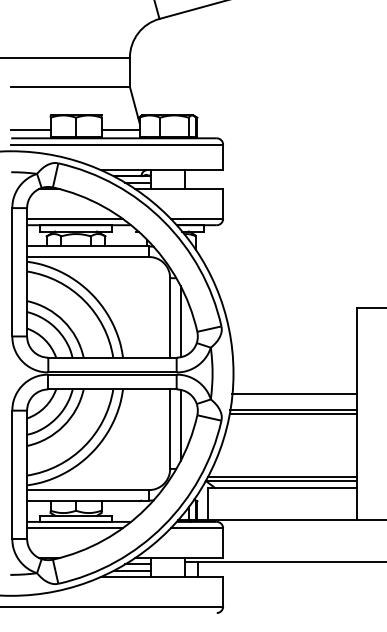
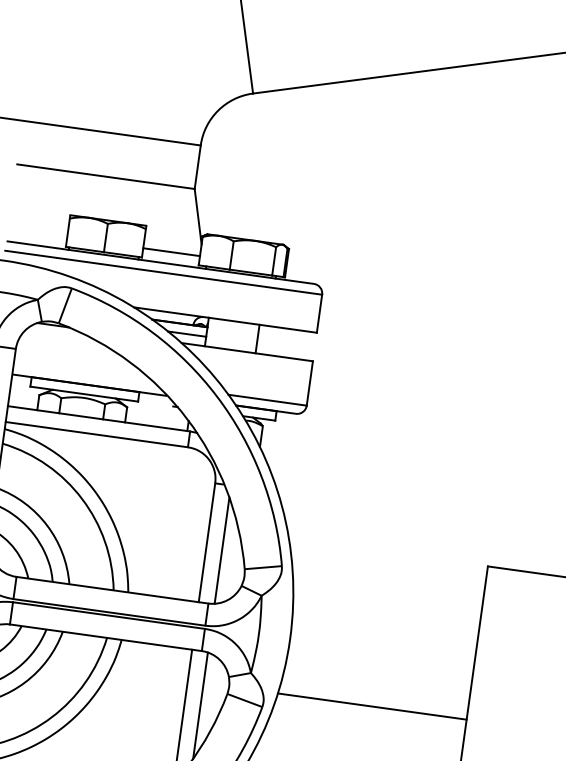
line: (30, 130) -> (37, 233), removed
line: (74, 218) -> (84, 374), removed
line: (293, 394) -> (375, 682), removed
line: (292, 413) -> (370, 711), removed

